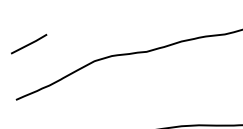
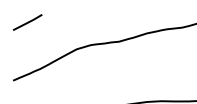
line: (28, 44) -> (27, 22), moved

